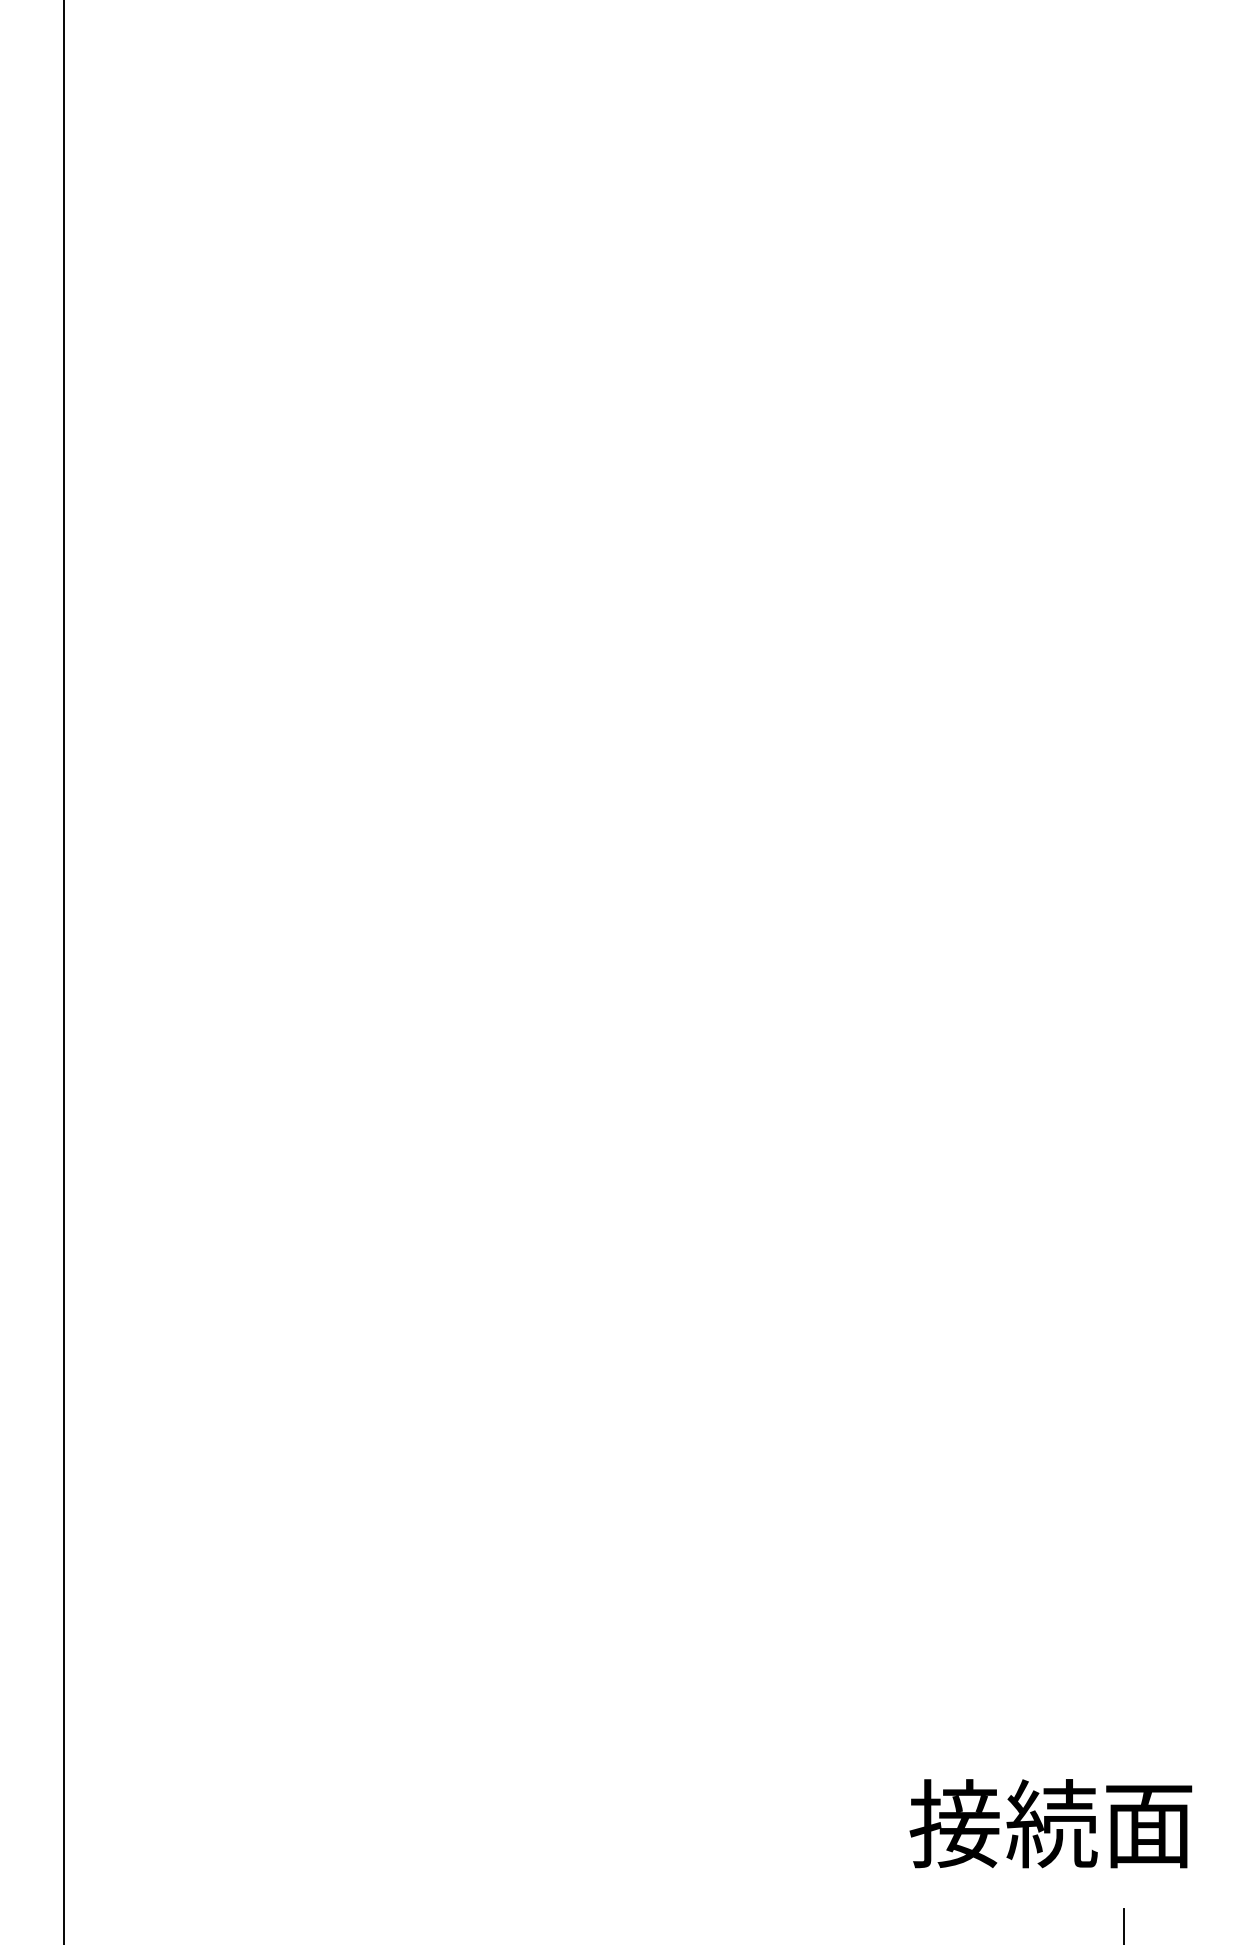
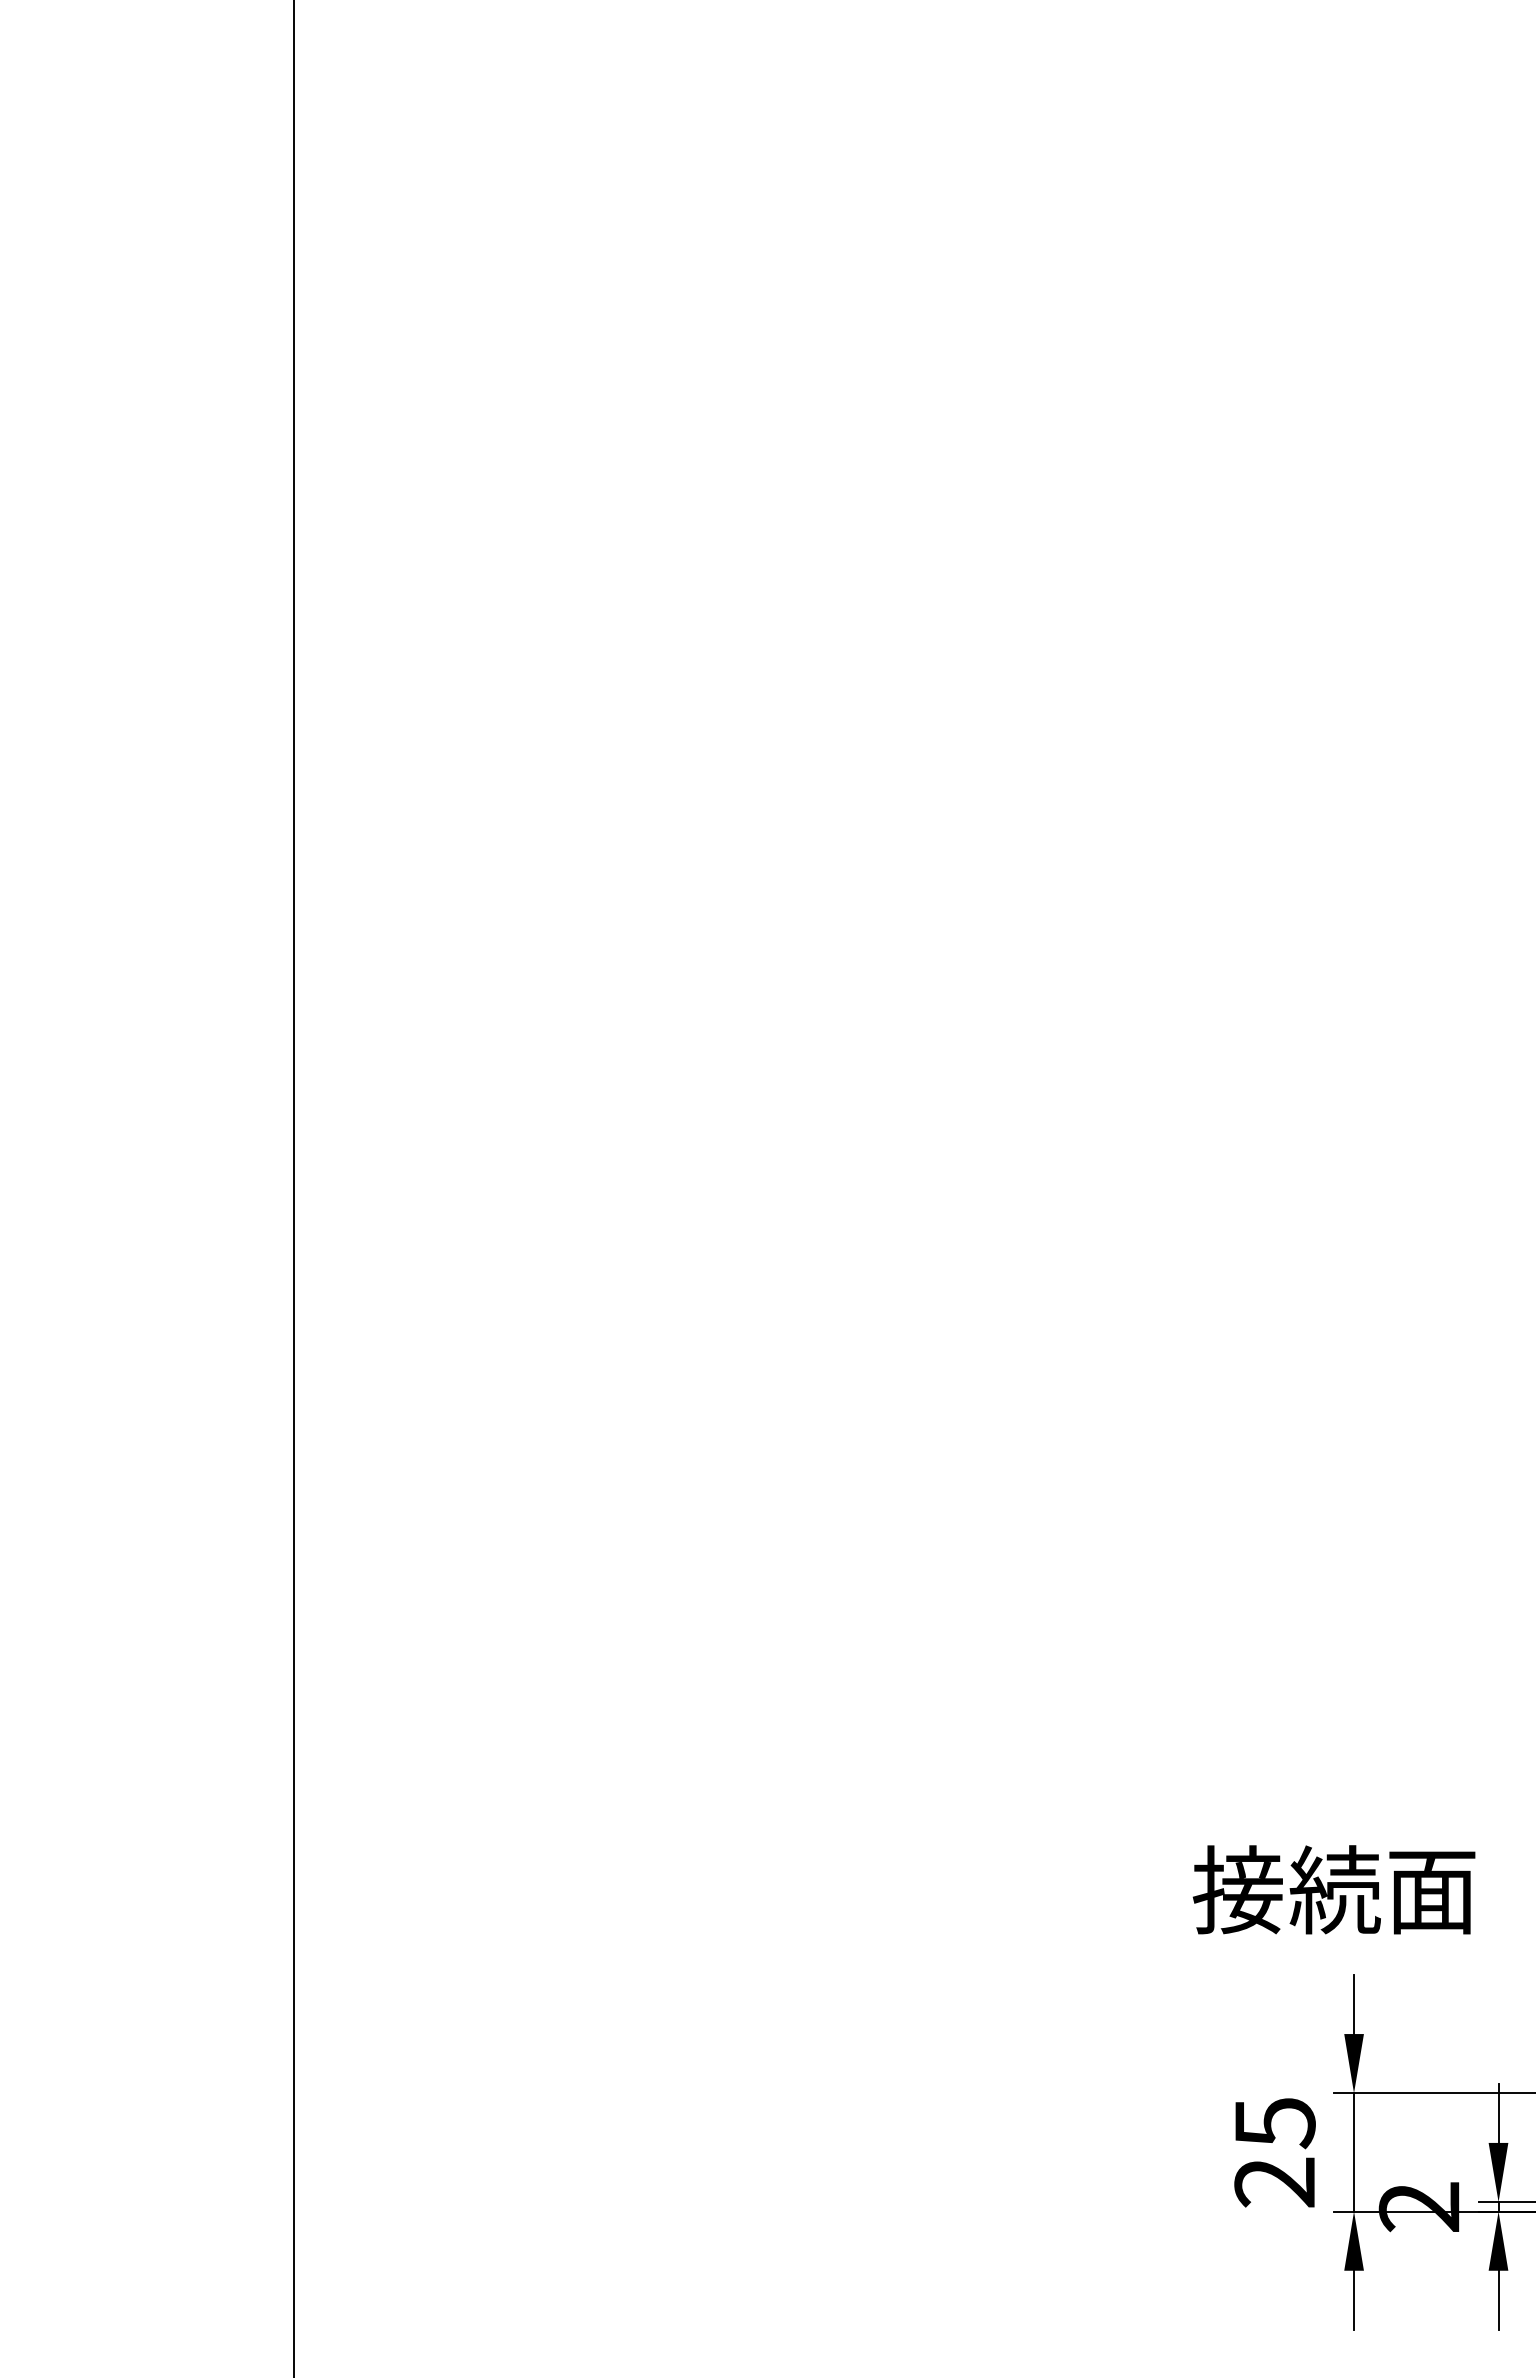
text: (1050, 1823) -> (1333, 1889), moved

